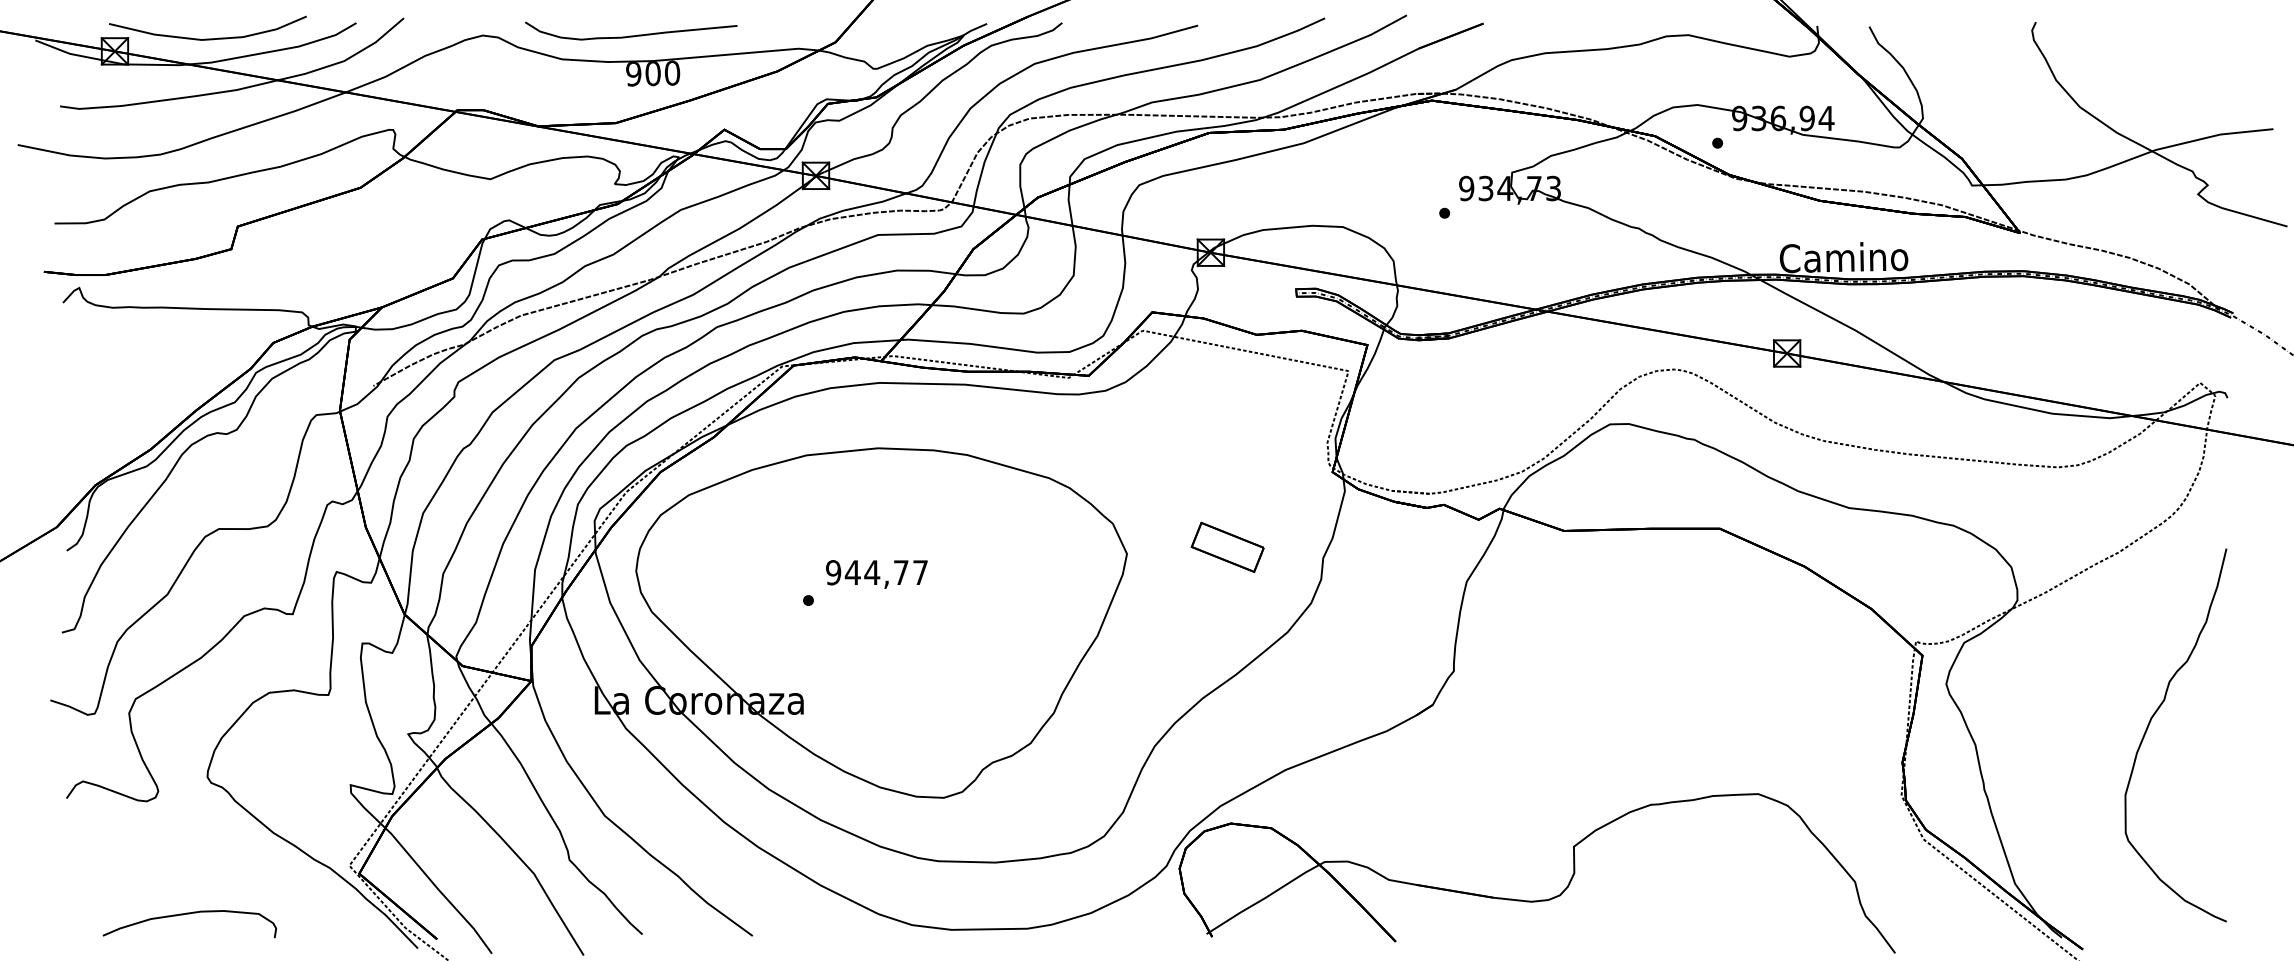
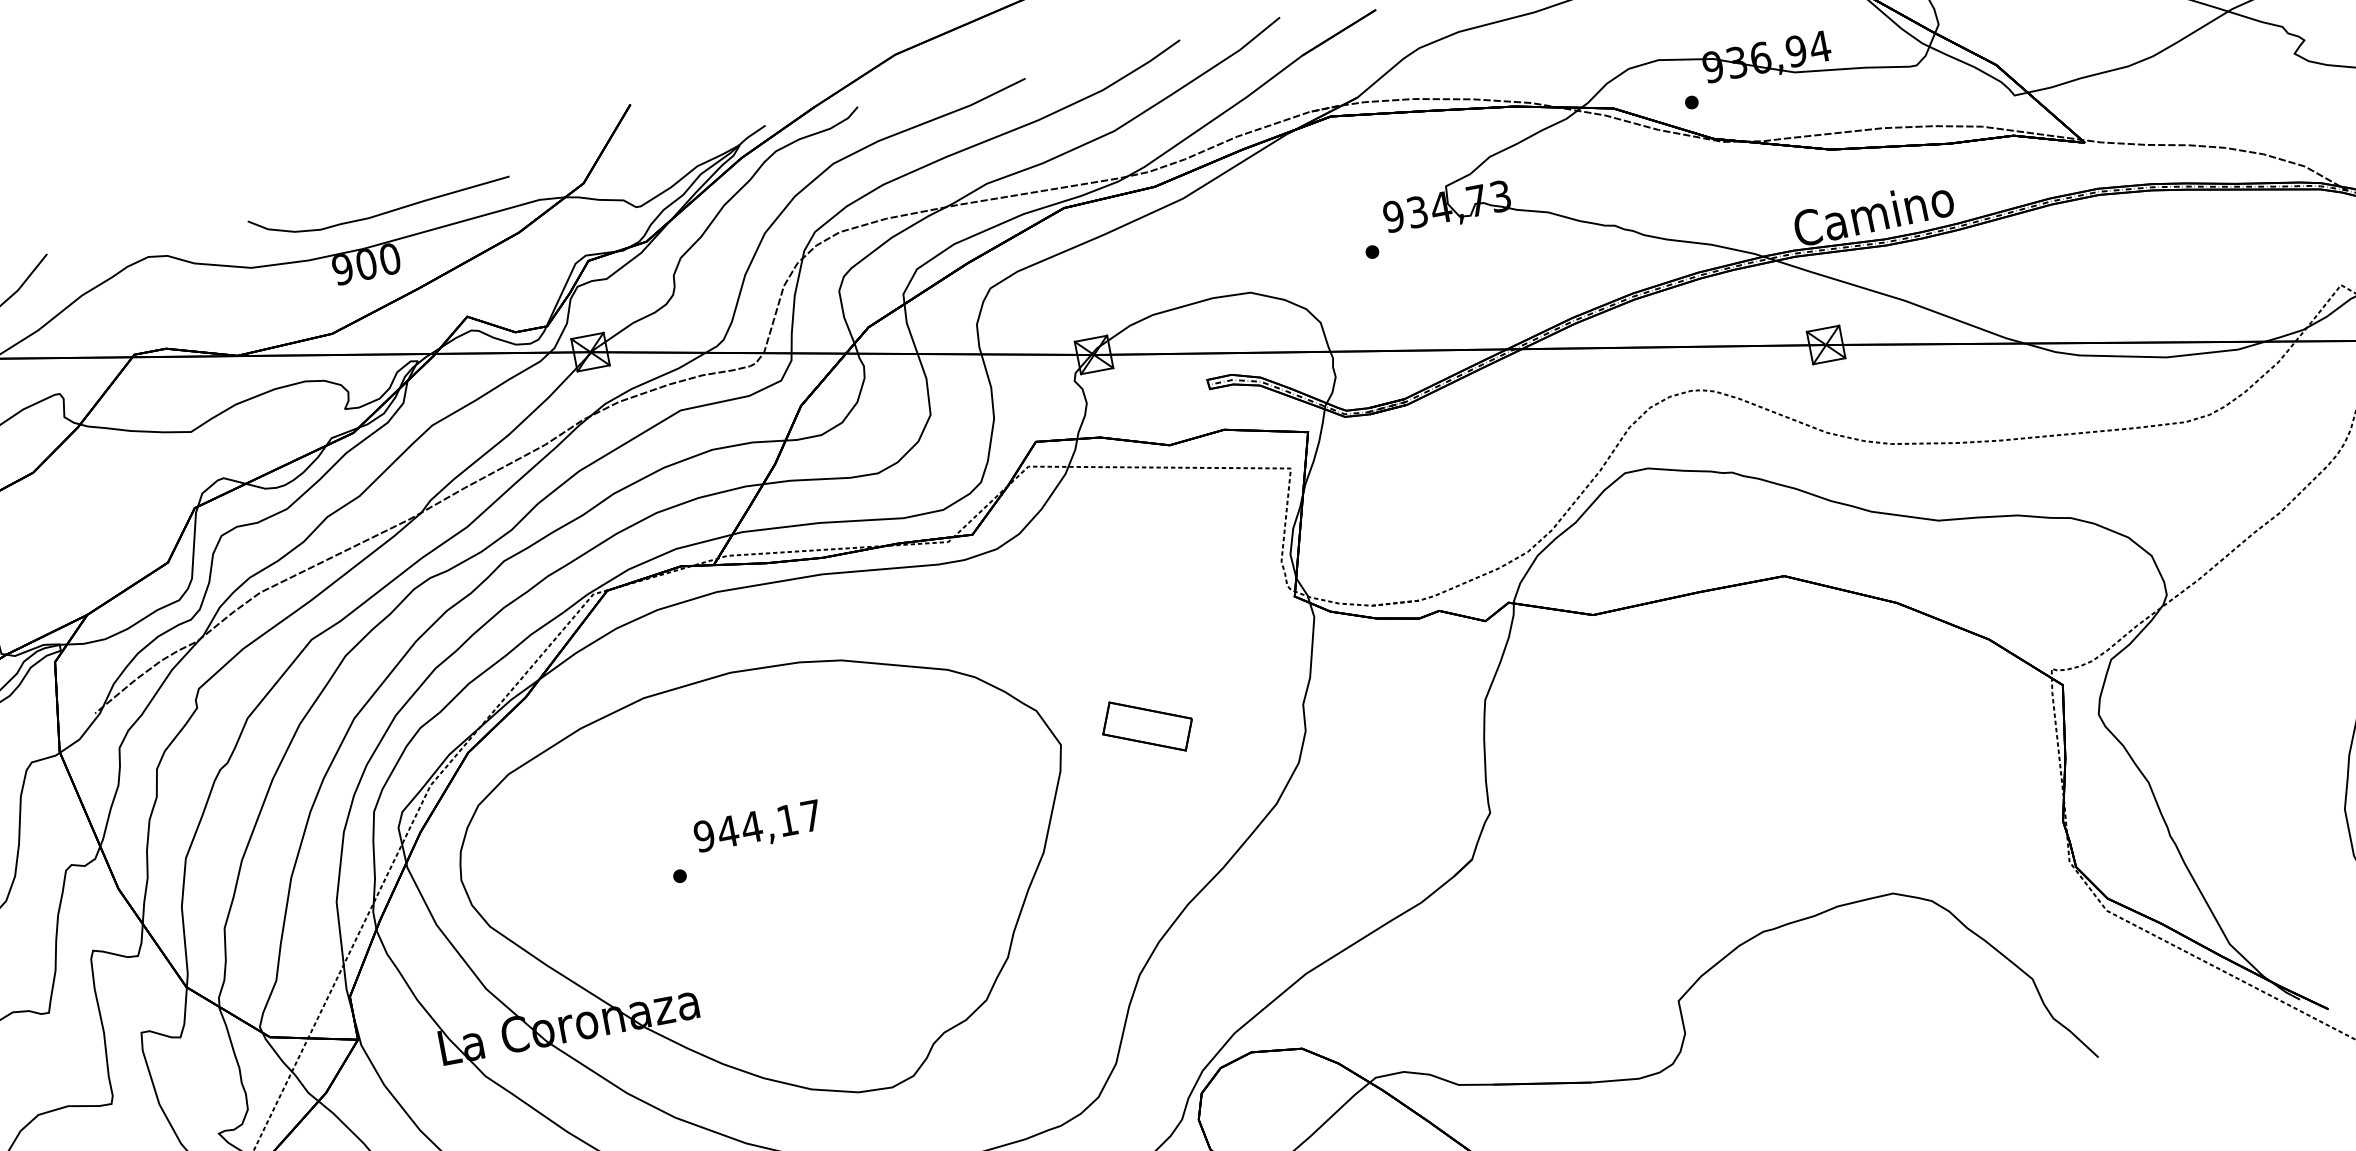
curve: (631, 35) -> (381, 212), moved
part: (1227, 546) -> (1147, 725), moved
text: (901, 572) -> (787, 820), 944,77 -> 944,17

